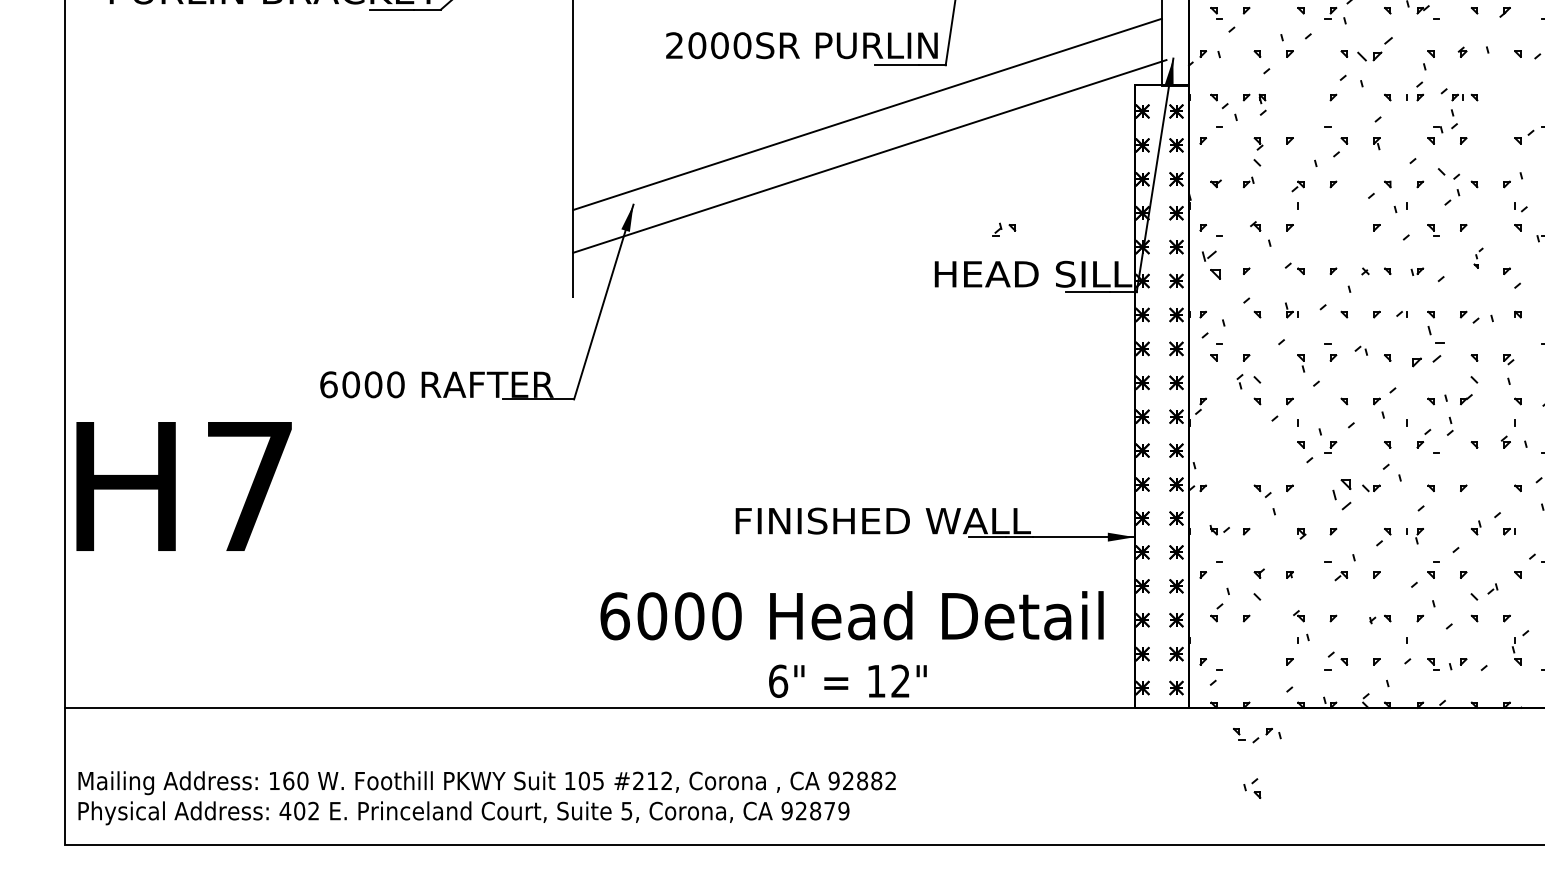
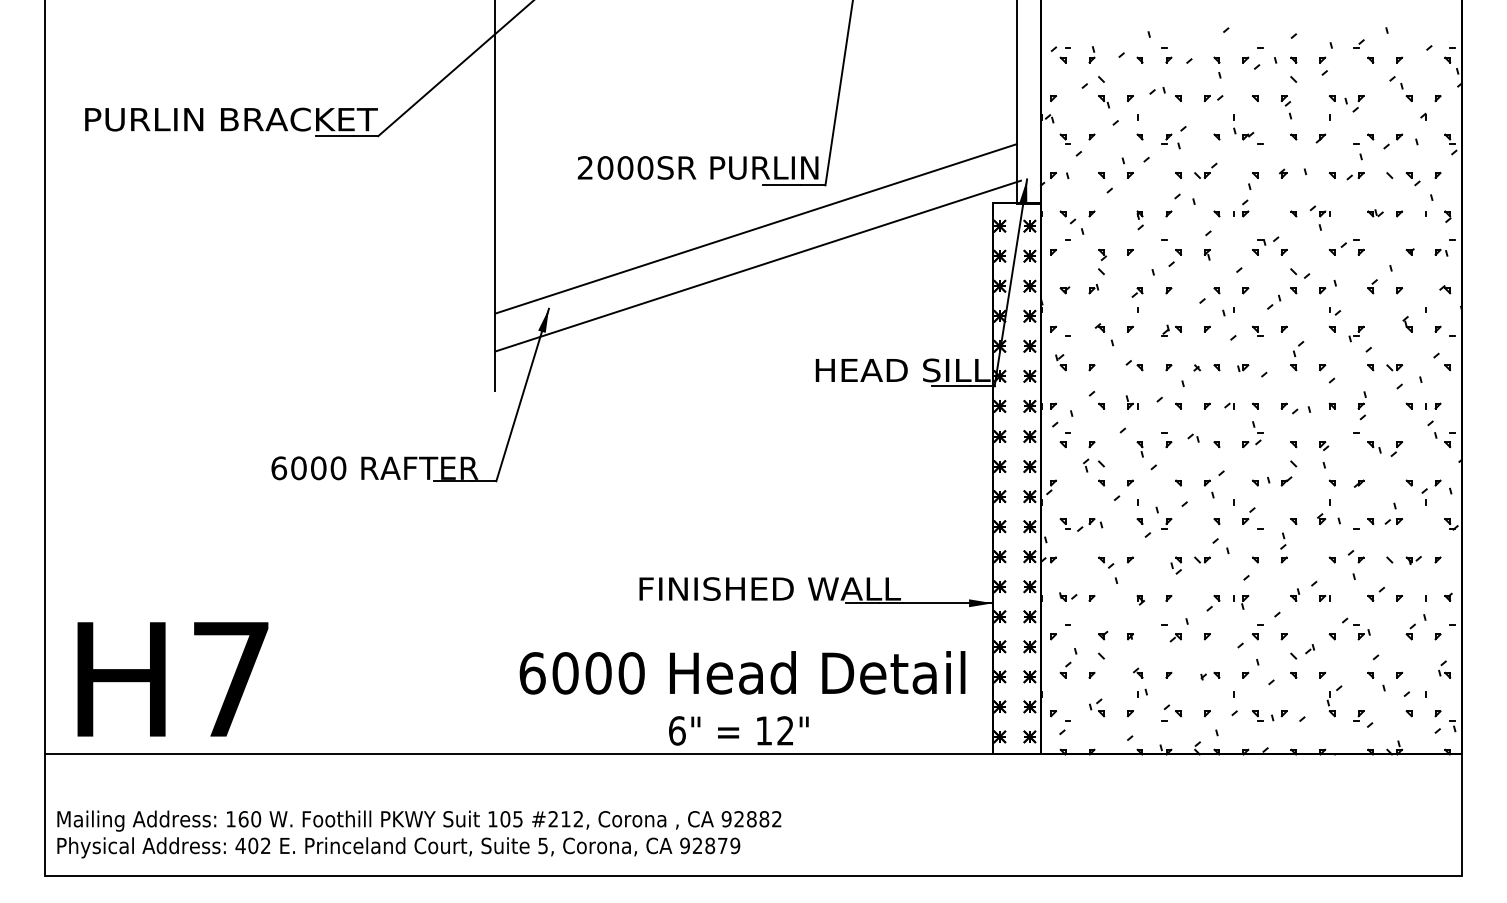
part: (1374, 48) -> (1205, 170), size x0.71
part: (1452, 101) -> (1320, 217), moved
part: (1261, 104) -> (1139, 220), moved
part: (1449, 173) -> (1300, 273), moved
part: (1004, 229) -> (1171, 330), moved
part: (1478, 258) -> (1297, 356), size x1.67
part: (1211, 265) -> (1060, 362), size x0.62
part: (1427, 346) -> (1252, 434), size x0.71
part: (1450, 425) -> (1283, 540), moved
text: (183, 486) -> (172, 679), moved
part: (1340, 494) -> (1175, 565), size x0.62
part: (1257, 735) -> (1081, 524), moved
part: (1252, 788) -> (1097, 707), moved

